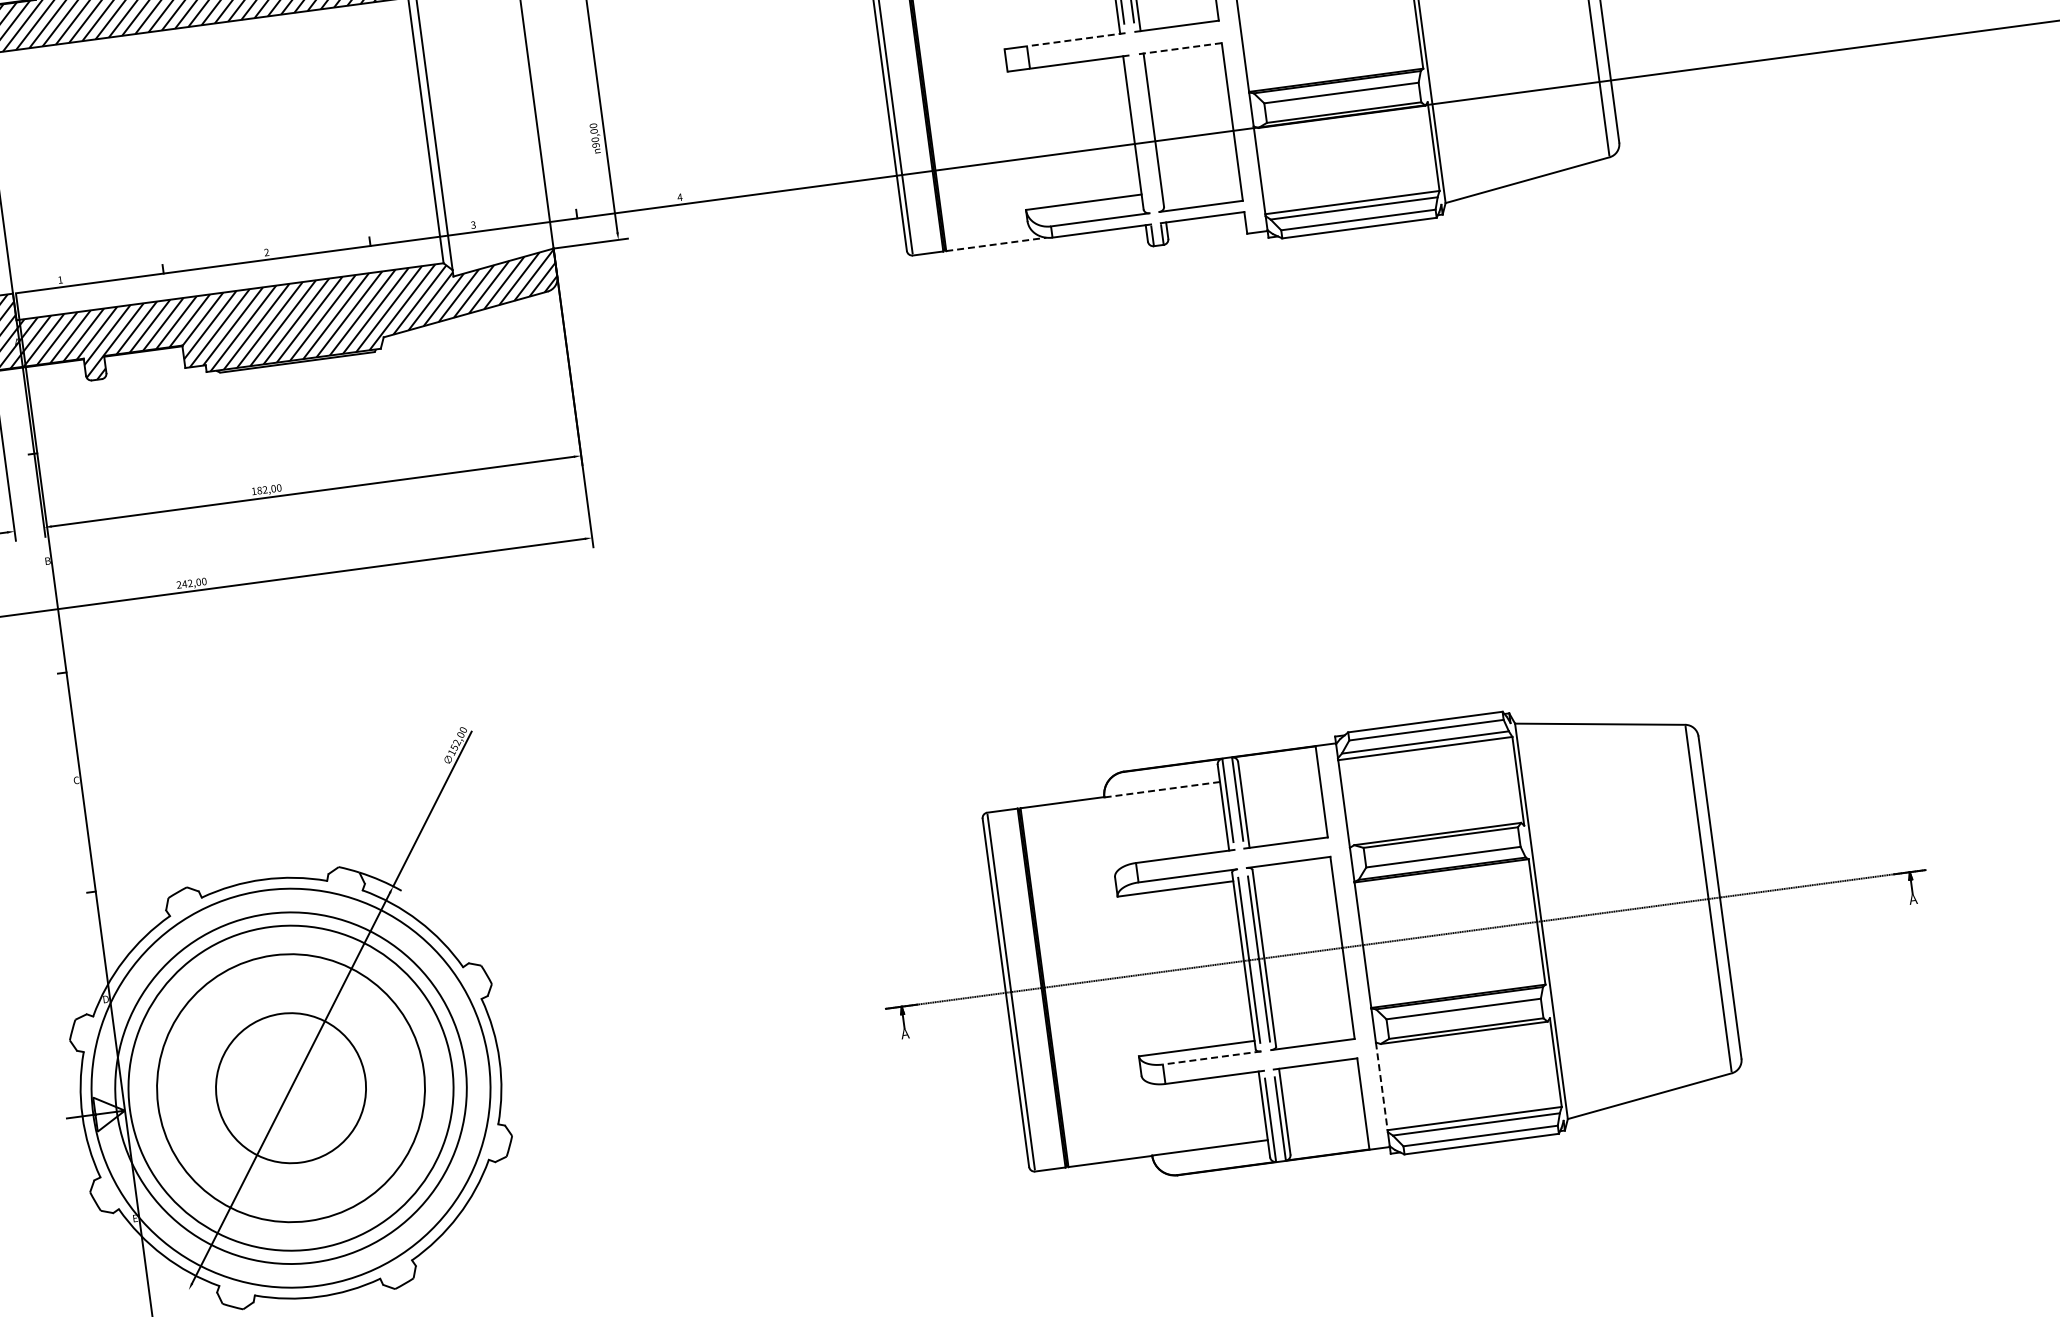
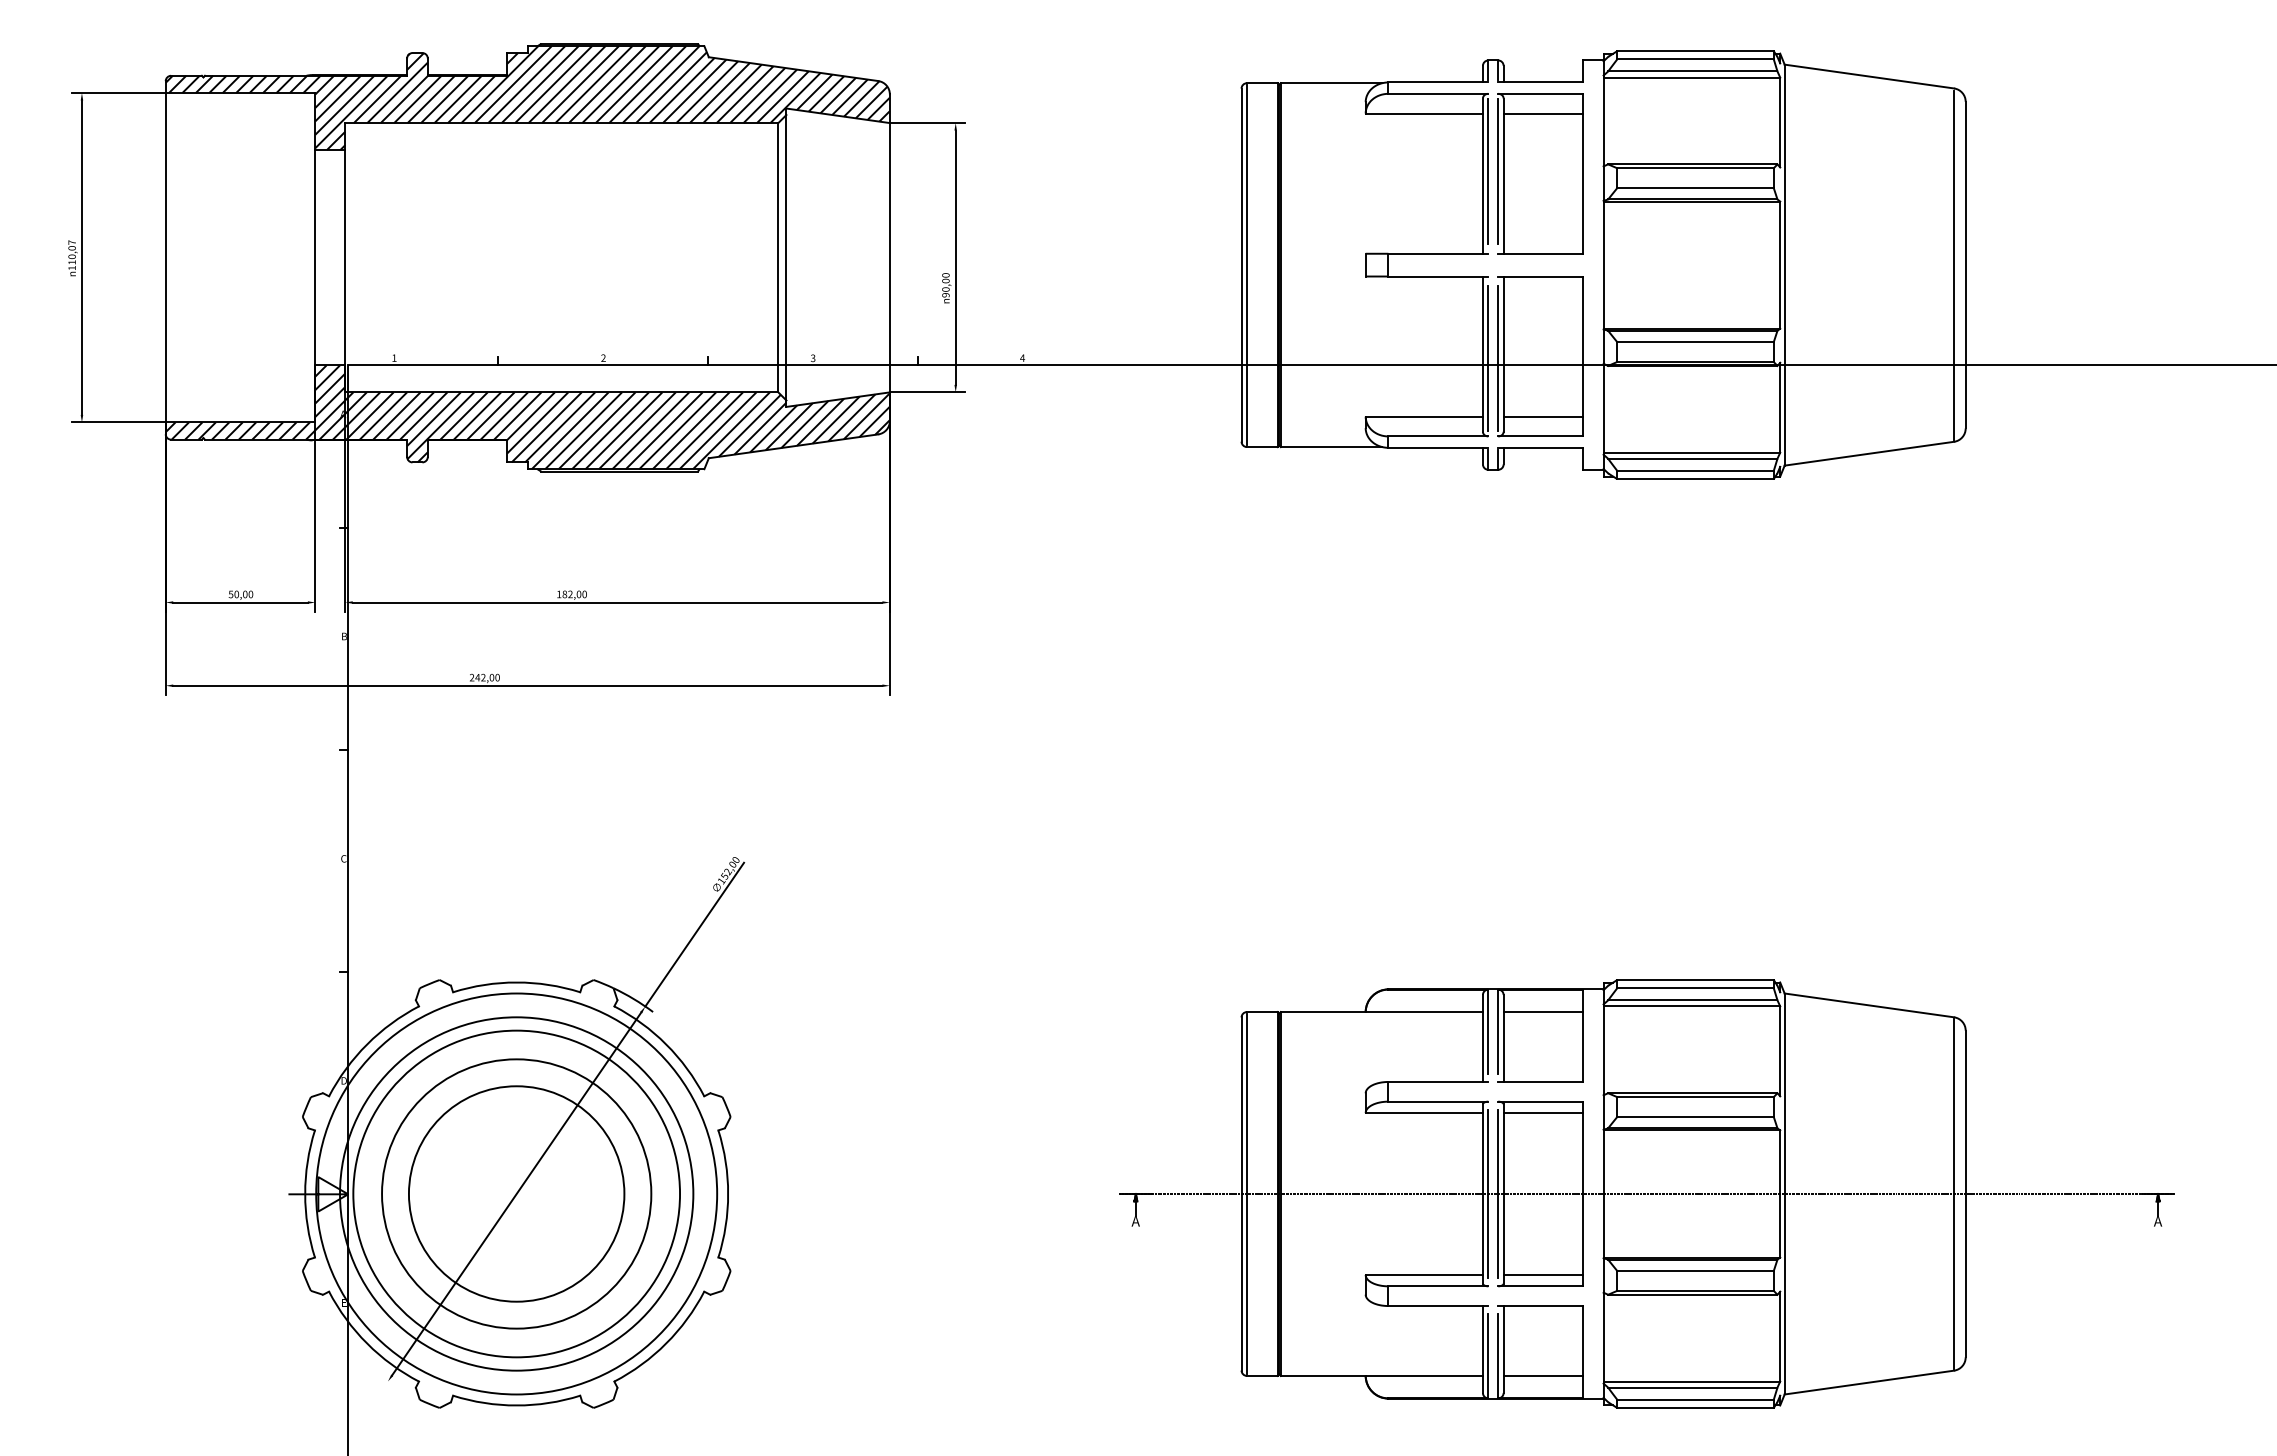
line: (1076, 39) -> (1438, 253), dashed -> solid
line: (1179, 48) -> (1540, 276), dashed -> solid
line: (1149, 135) -> (1498, 358), added
line: (1139, 136) -> (1488, 358), added
line: (1200, 186) -> (1542, 416), added
line: (996, 244) -> (1331, 447), dashed -> solid
line: (1278, 774) -> (1542, 1012), added
line: (1162, 789) -> (1424, 1012), dashed -> solid
line: (1292, 873) -> (1542, 1113), added
line: (1313, 1032) -> (1542, 1274), added
line: (1212, 1058) -> (1438, 1286), dashed -> solid
line: (1381, 1086) -> (1603, 1337), dashed -> solid
circle: (290, 1087) -> (516, 1193), size x1.43
line: (1326, 1132) -> (1542, 1375), added

